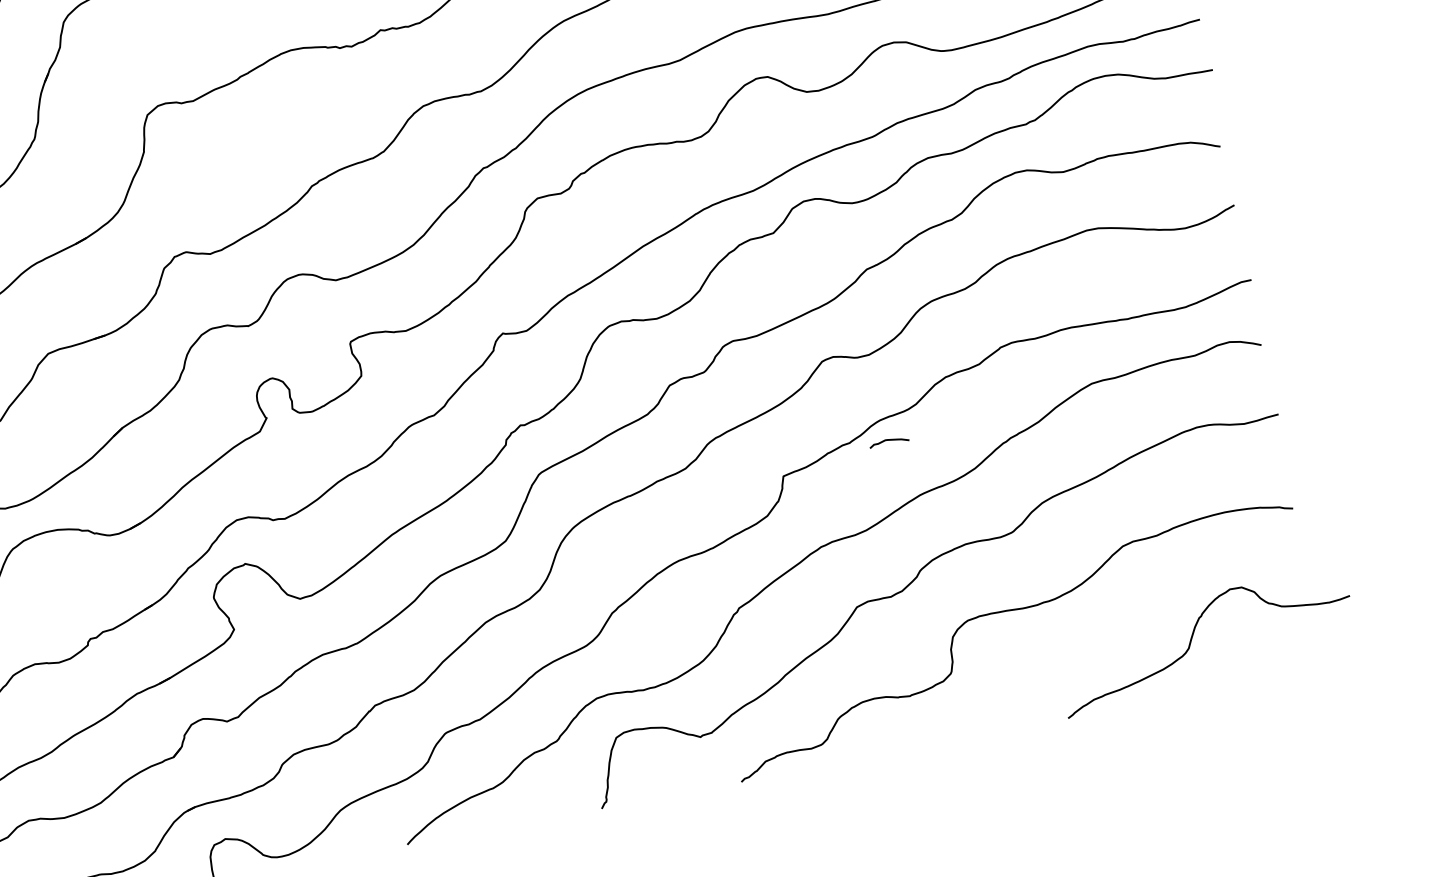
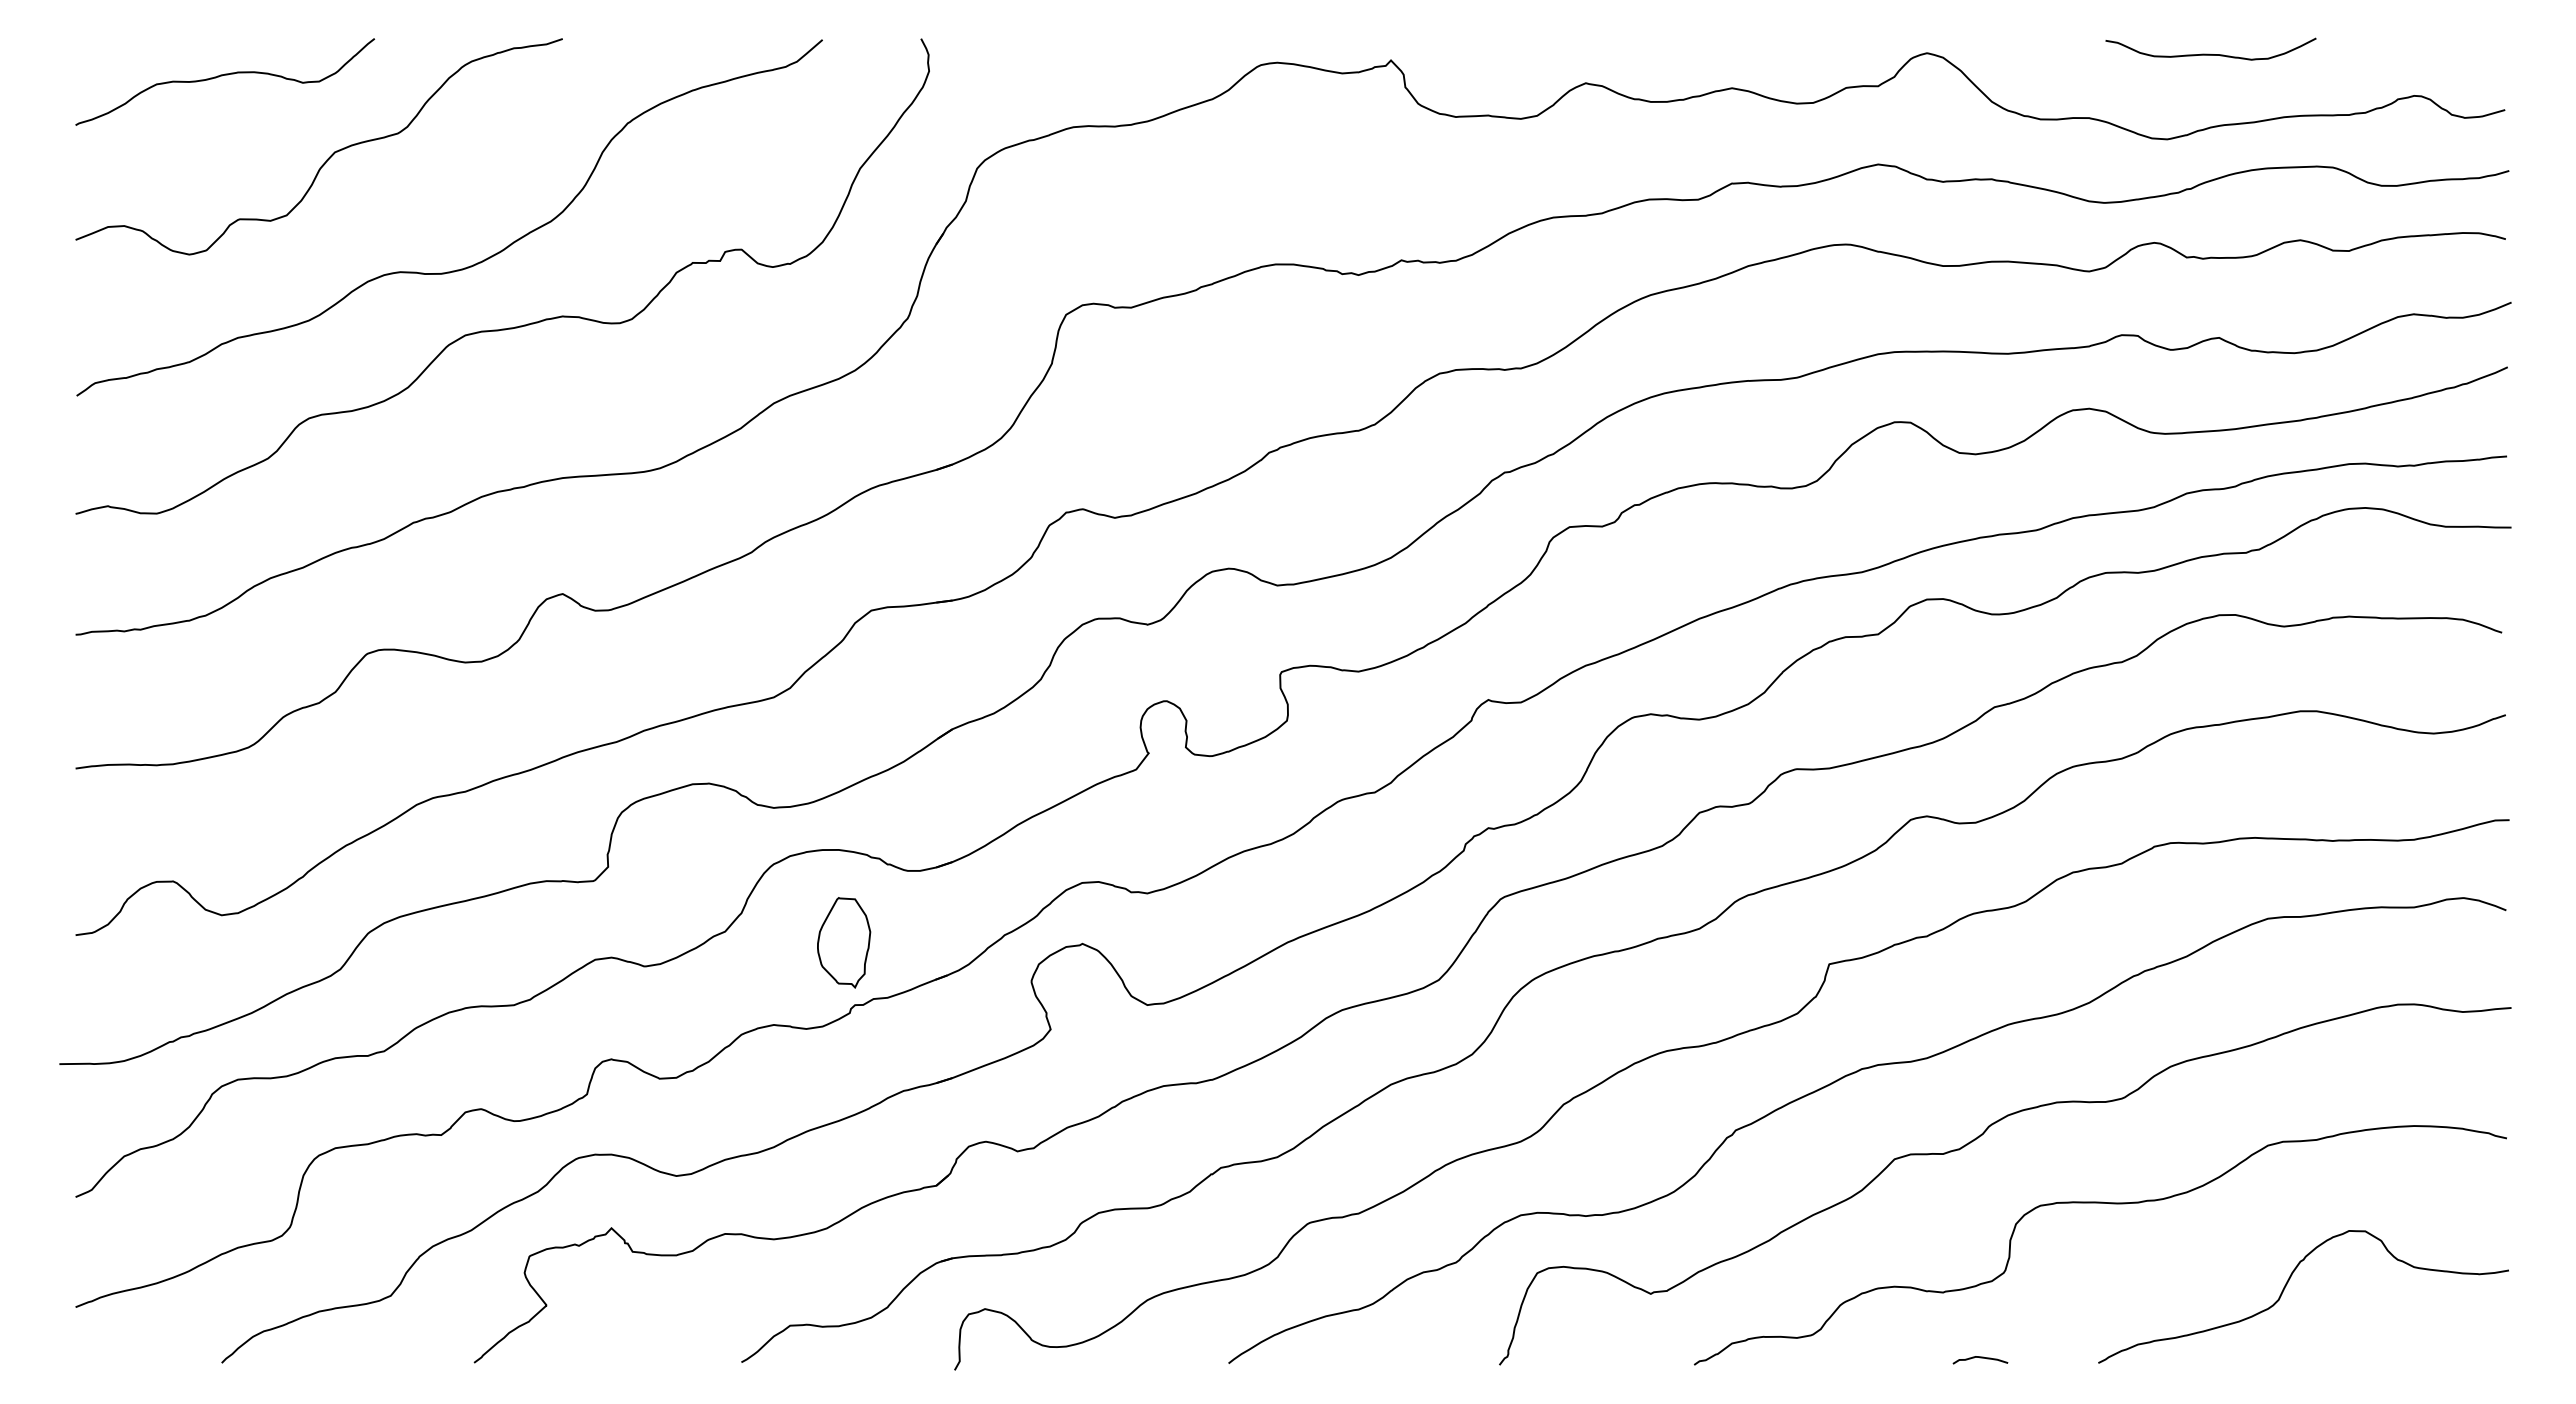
curve: (889, 440) -> (1980, 1358), moved
part: (74, 595) -> (844, 942), added
curve: (1192, 639) -> (2285, 1288), moved

